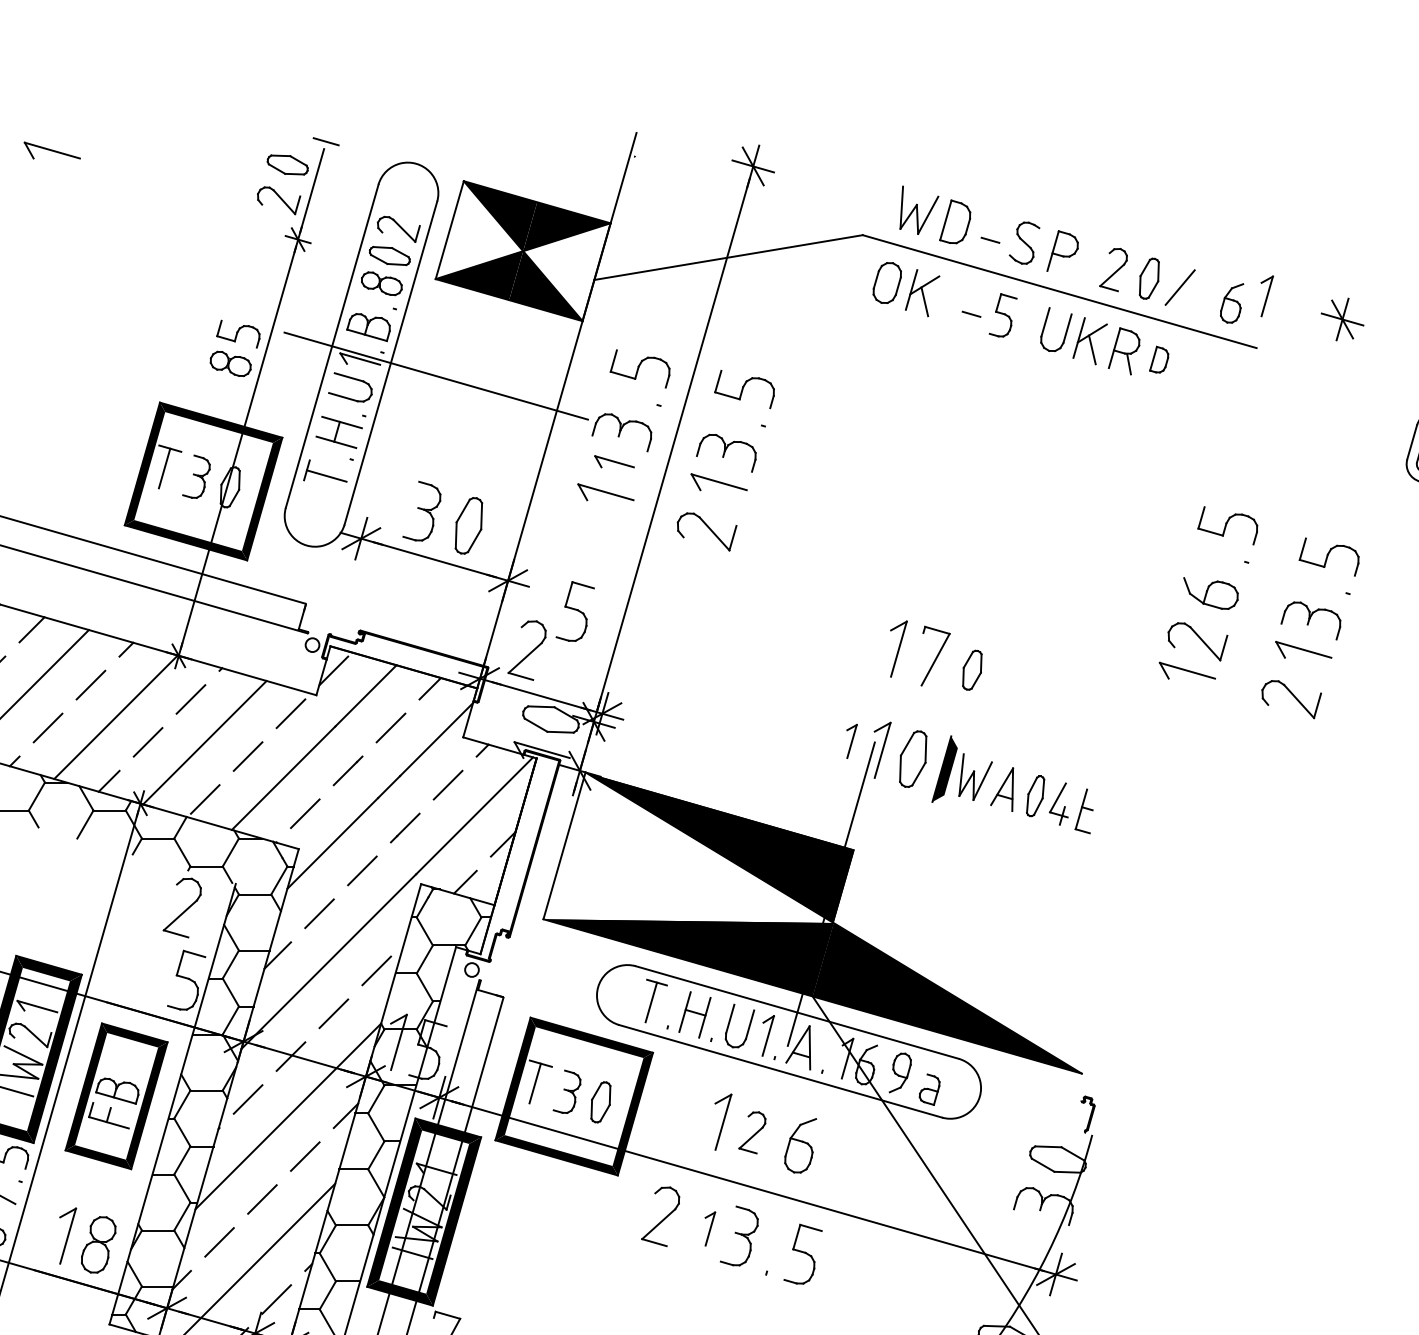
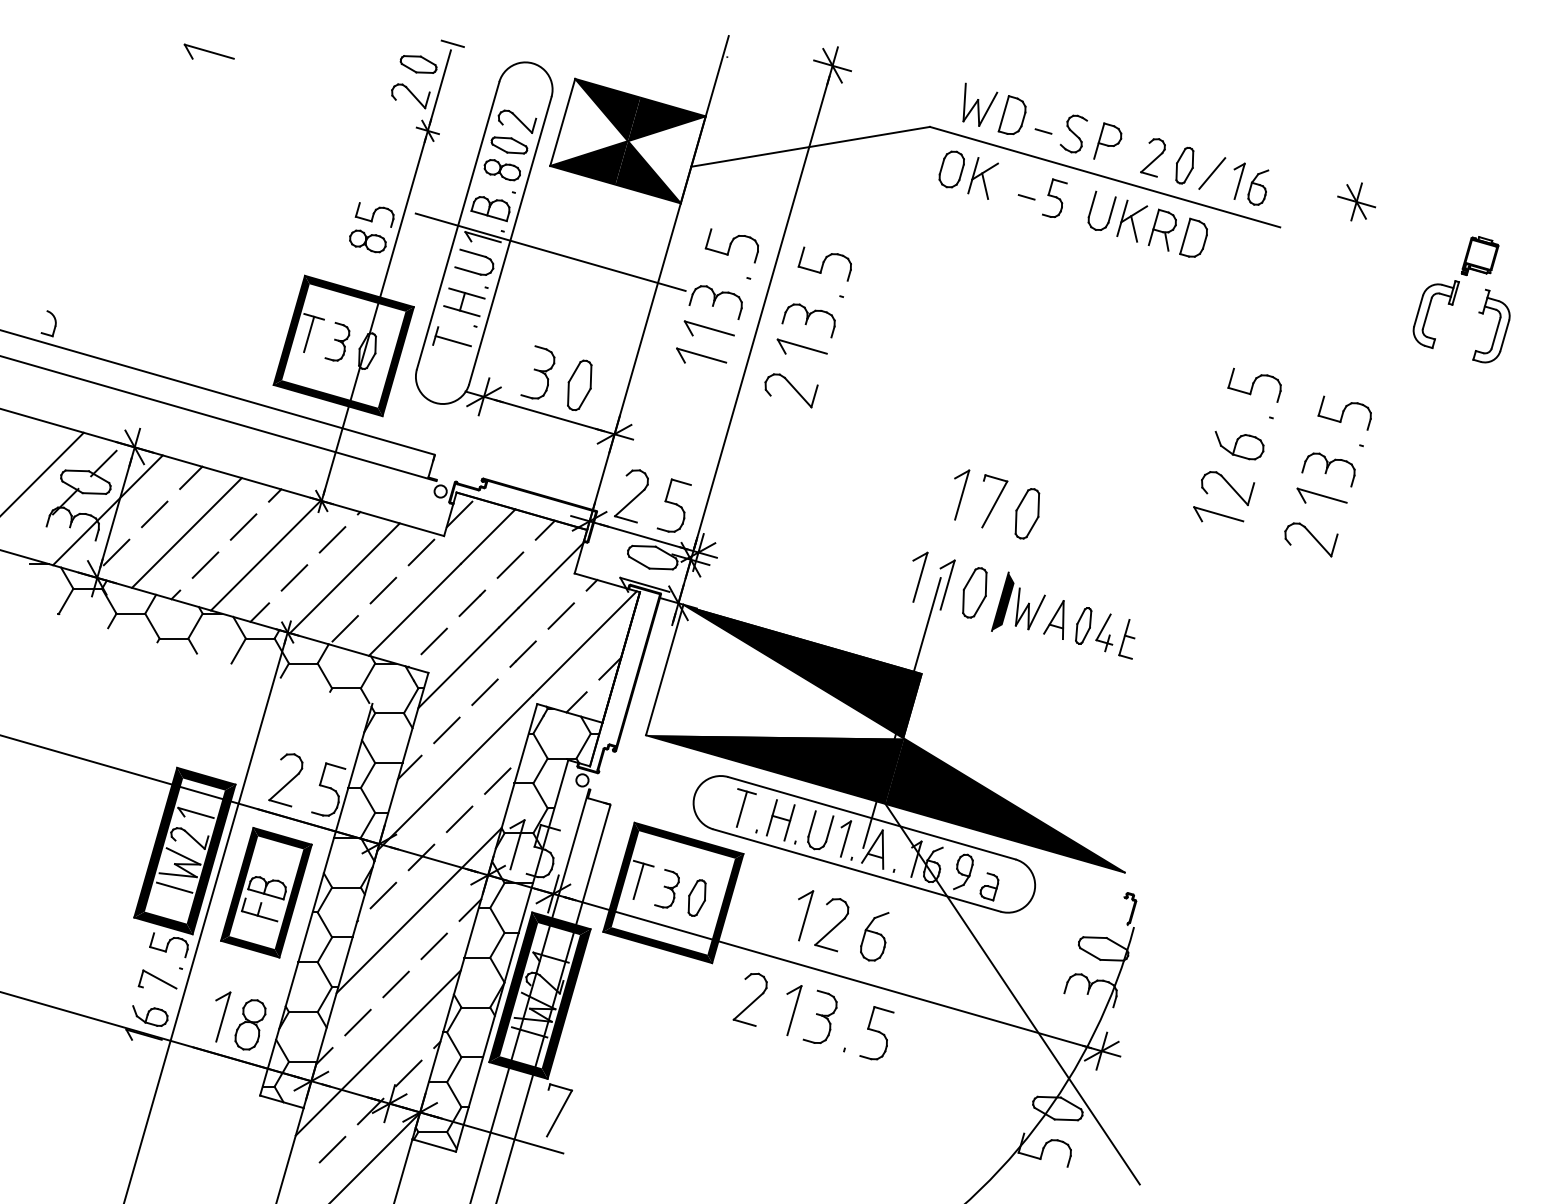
part: (1267, 295) -> (1239, 180), moved
part: (1159, 359) -> (1193, 237), size x1.67
part: (613, 461) -> (708, 328), size x1.43
part: (574, 611) -> (673, 505), moved
part: (972, 669) -> (1027, 513), size x1.43
part: (852, 740) -> (920, 576), size x1.67
part: (181, 908) -> (285, 780), moved
part: (752, 1133) -> (831, 925), size x1.43
part: (710, 1228) -> (794, 1010), size x1.67

